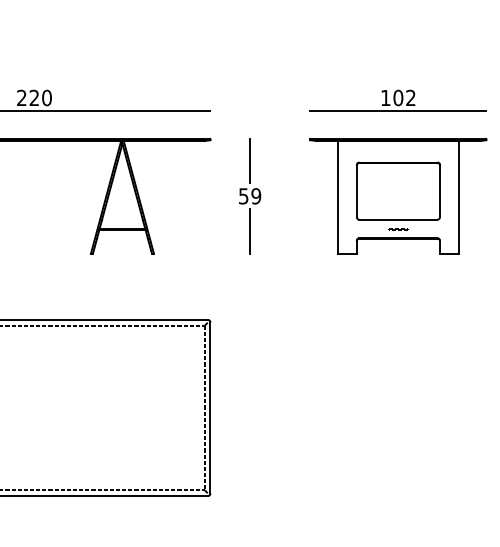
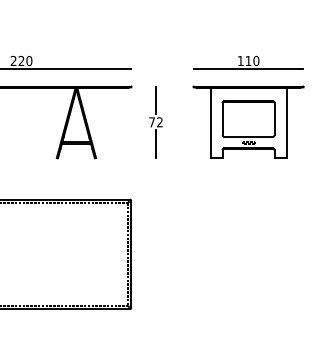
text: (404, 97) -> (252, 60), 102 -> 110
text: (249, 196) -> (155, 122), 59 -> 72

